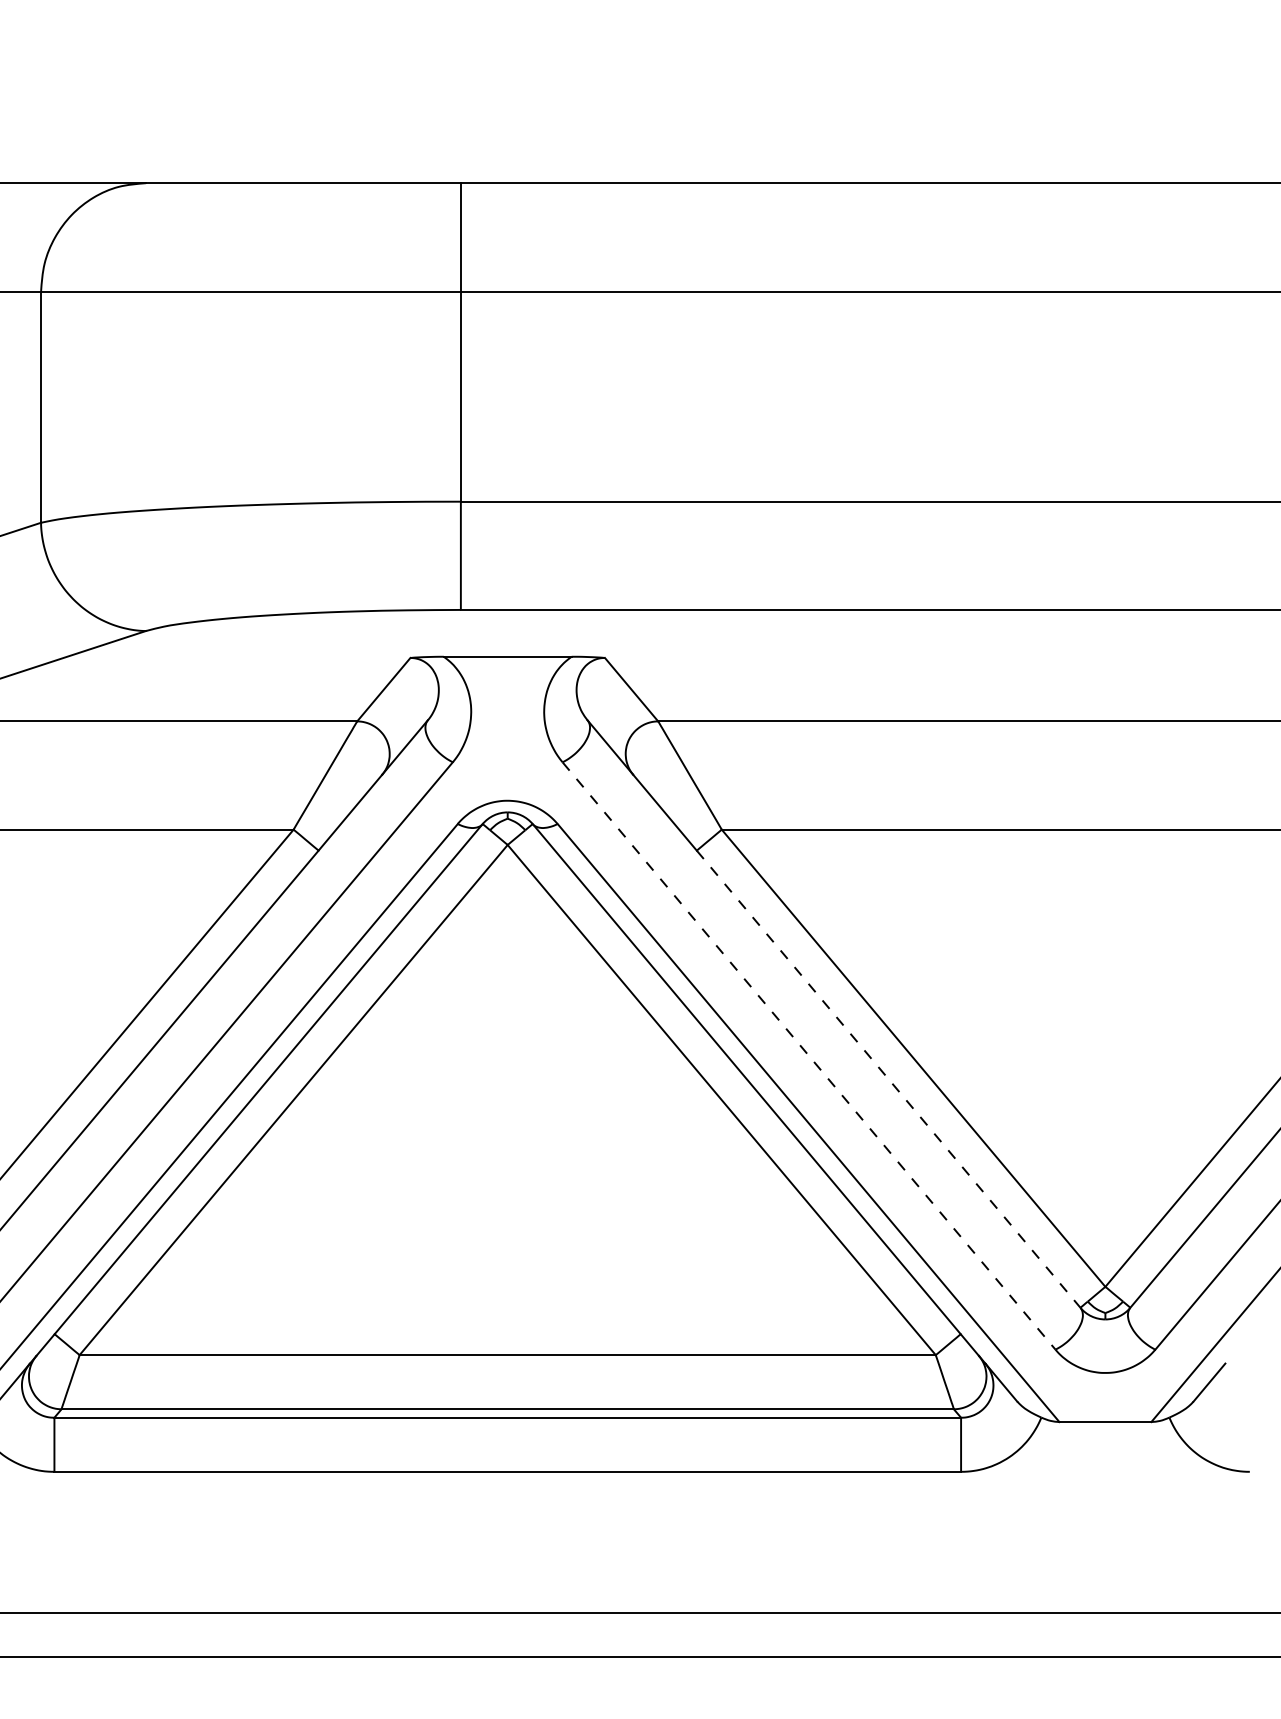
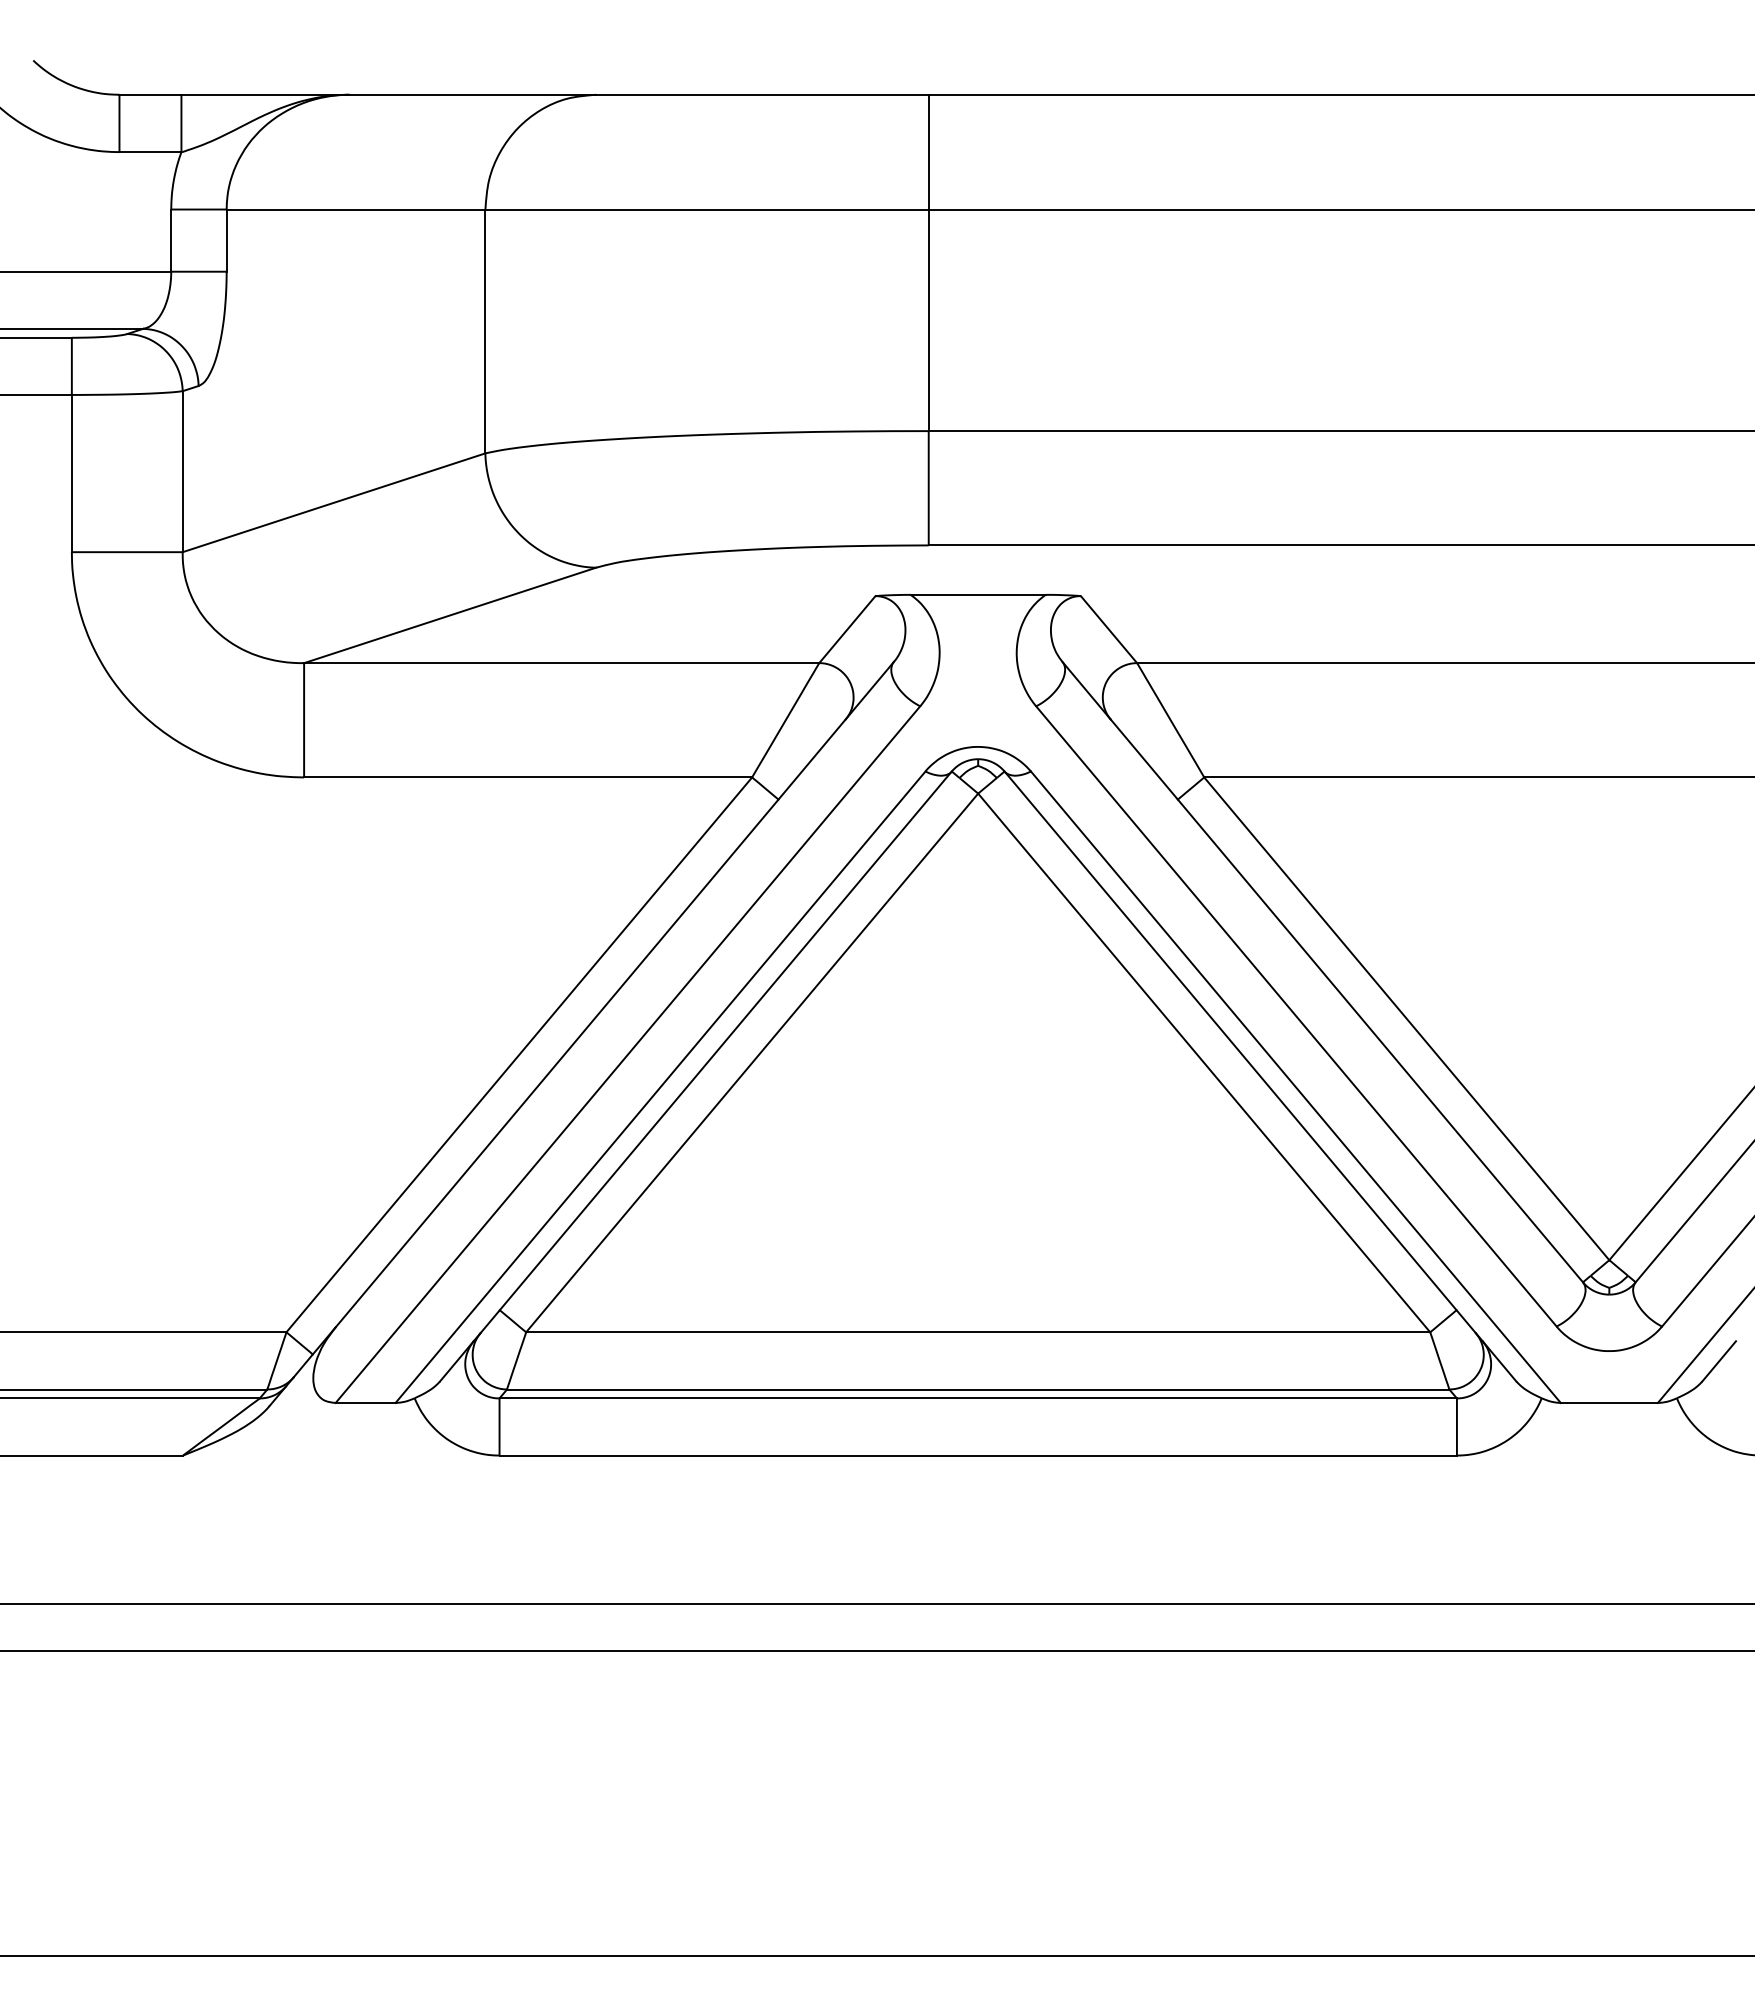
line: (809, 1056) -> (1296, 1016), dashed -> solid
line: (888, 1079) -> (1380, 1041), dashed -> solid

